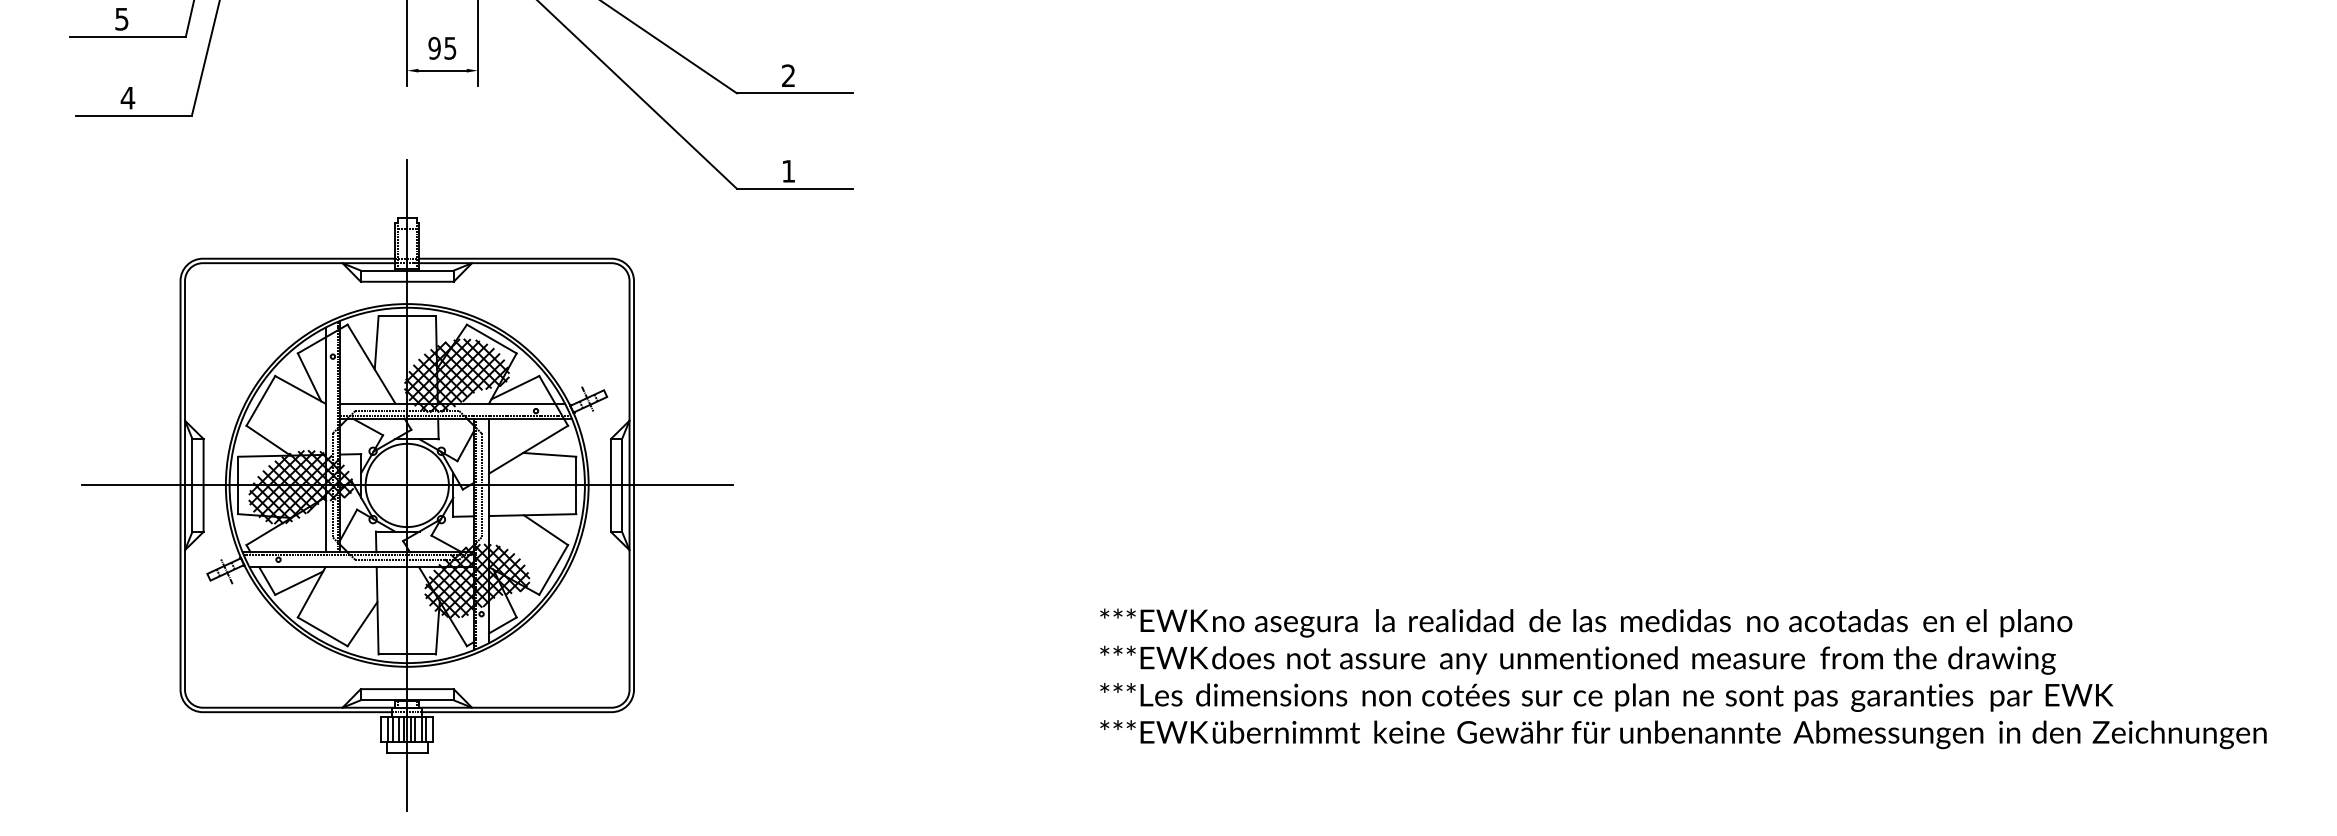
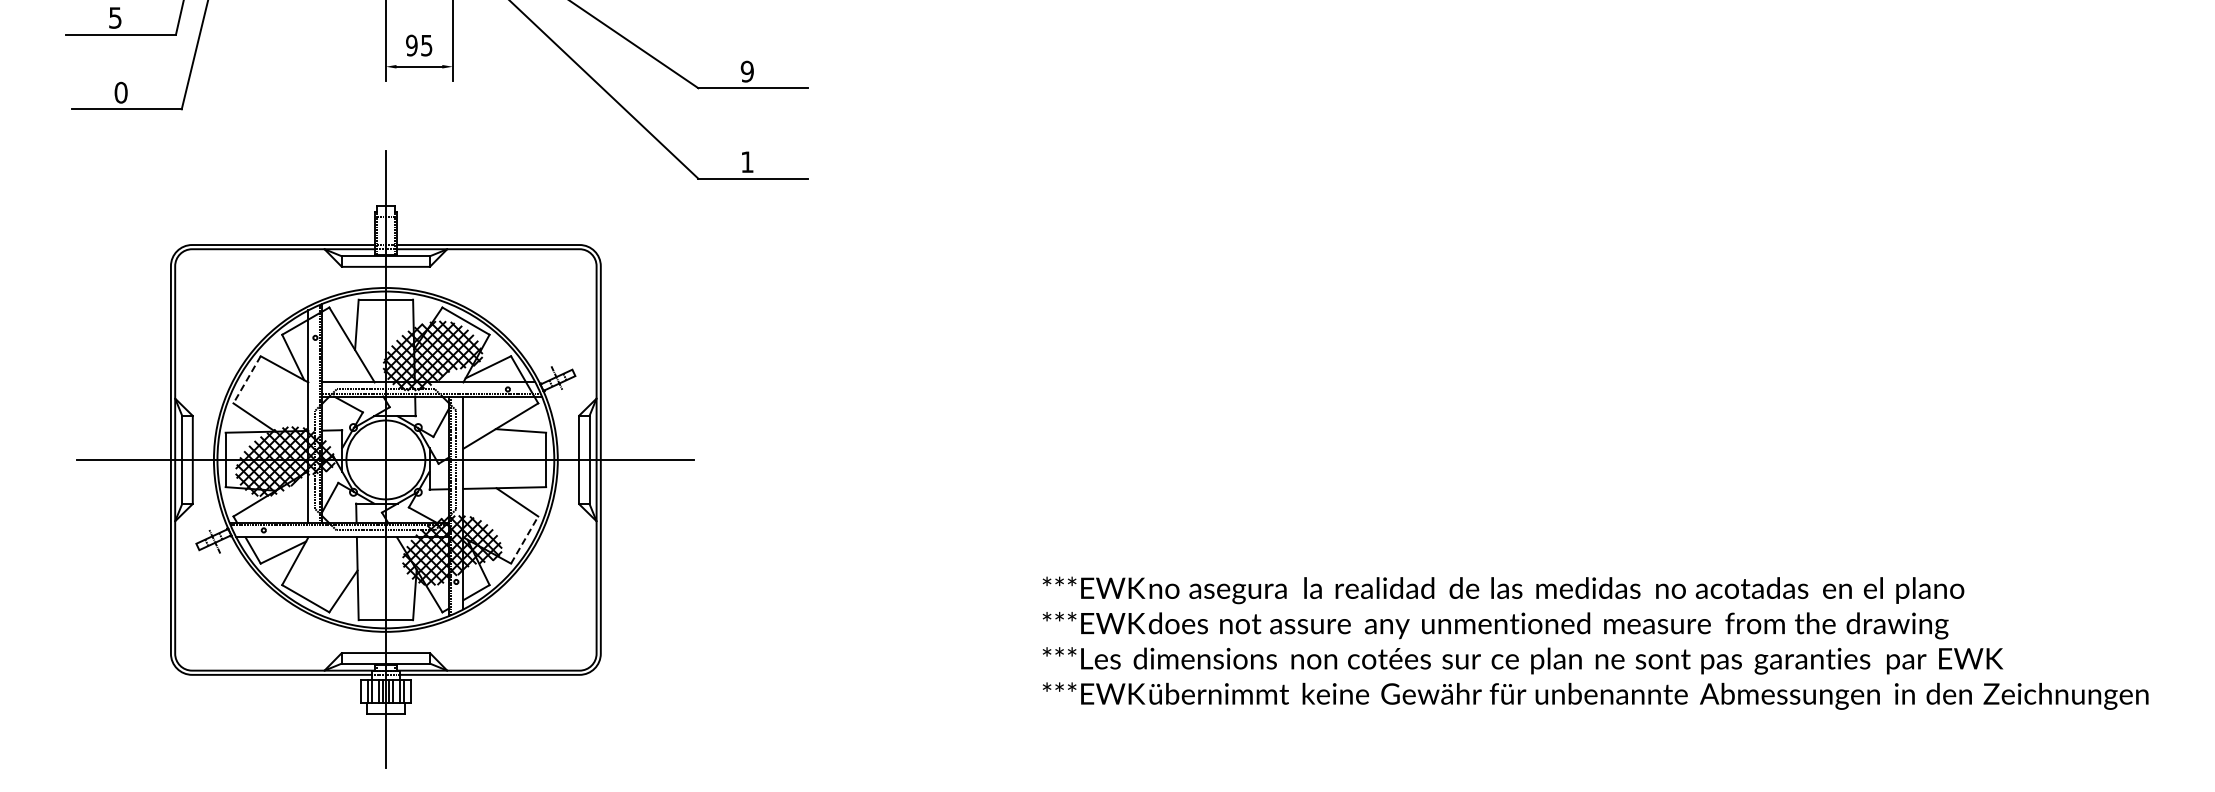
text: (787, 75) -> (746, 71), 2 -> 9
text: (127, 97) -> (120, 92), 4 -> 0
line: (260, 401) -> (246, 380), solid -> dashed
line: (553, 569) -> (524, 539), solid -> dashed

